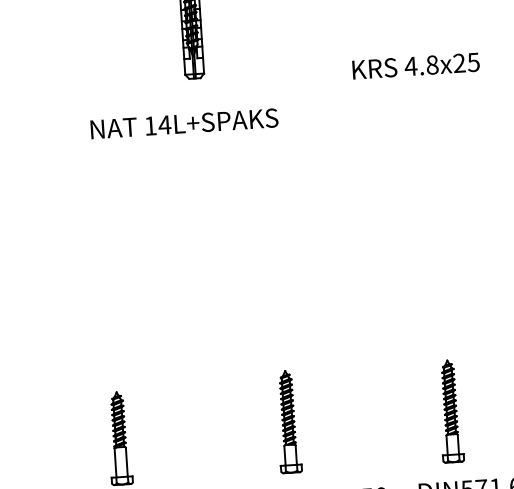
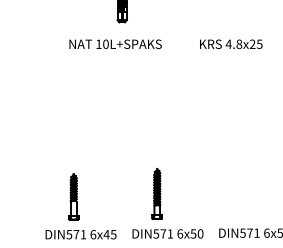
text: (416, 64) -> (231, 43), moved
text: (163, 123) -> (105, 43), 14L+SPAKS -> 10L+SPAKS
part: (448, 410) -> (236, 193), removed

